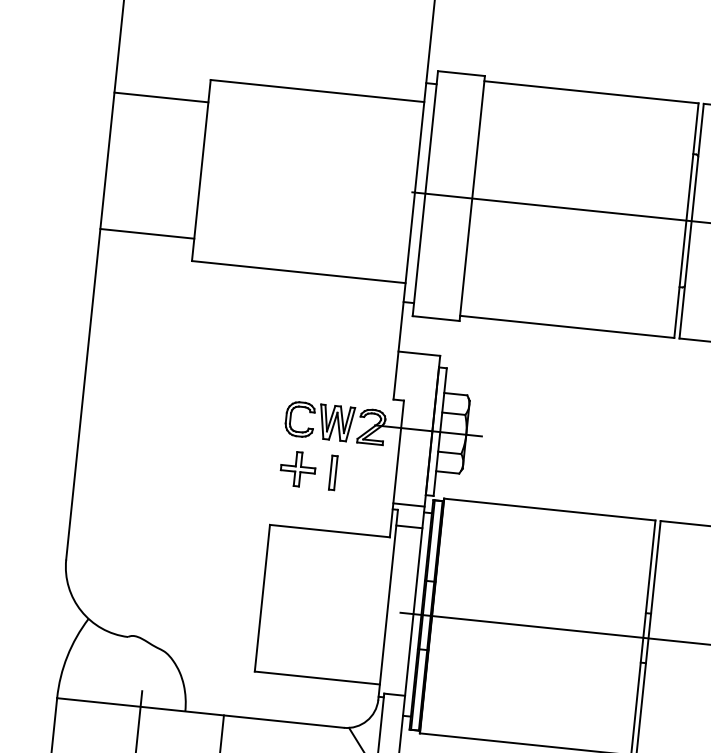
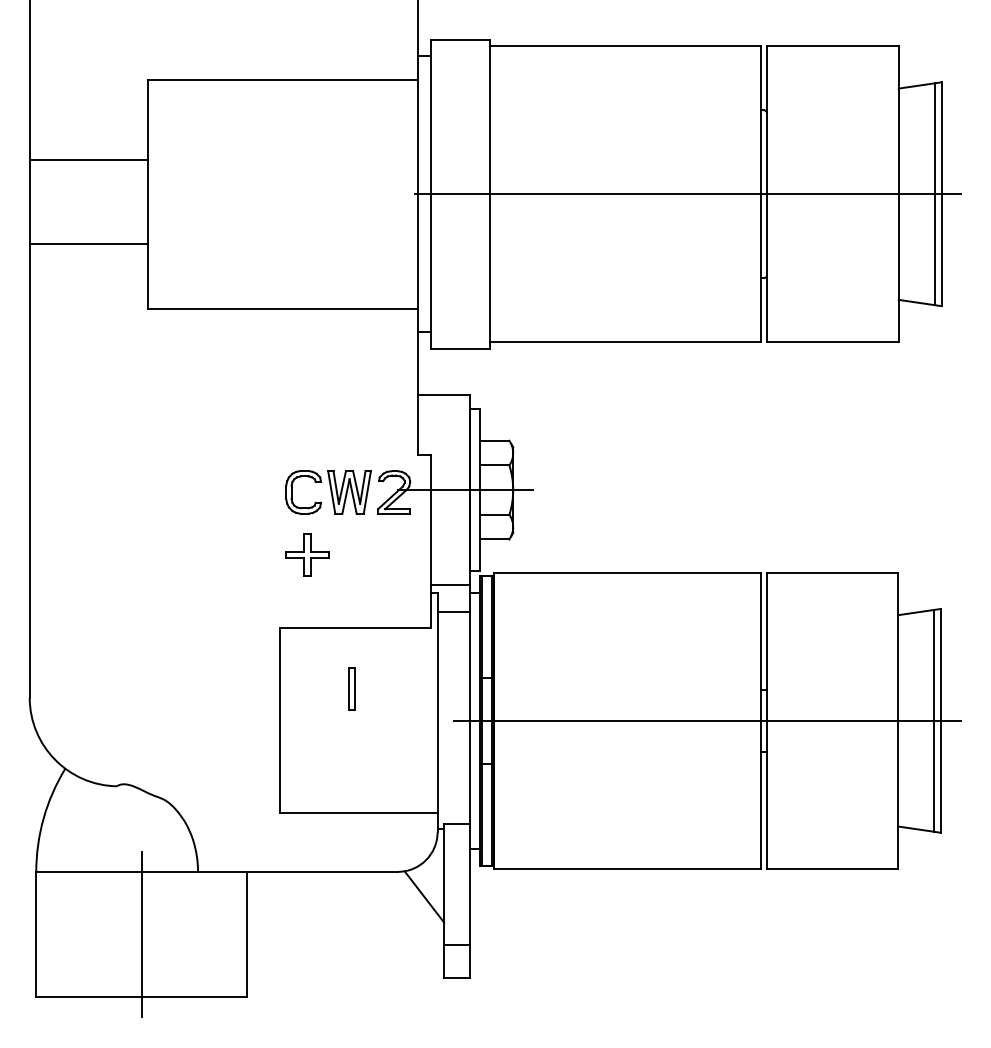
line: (161, 97) -> (88, 160), moved
line: (146, 233) -> (88, 244), moved
part: (332, 472) -> (351, 688), moved

